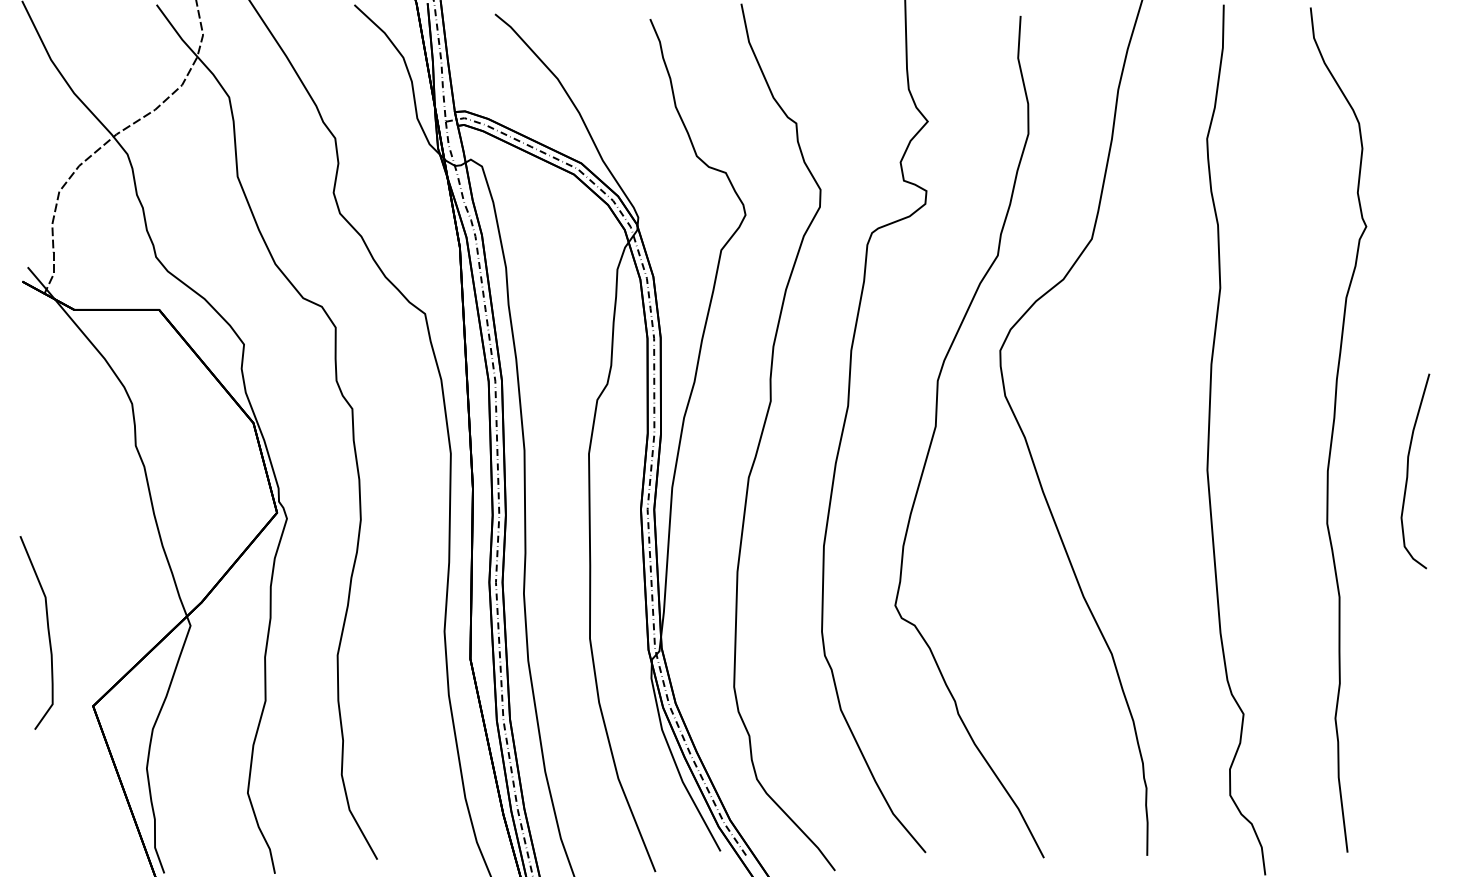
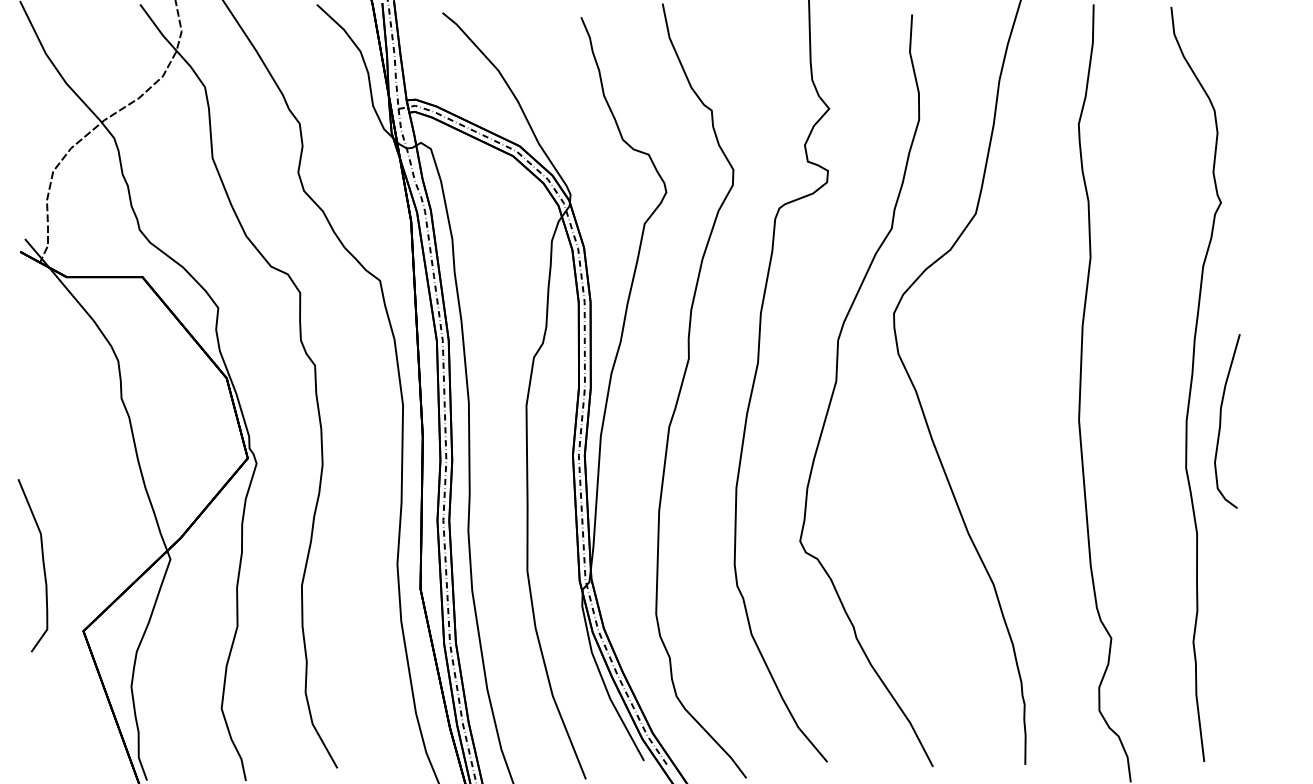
curve: (1408, 471) -> (1221, 421), moved

